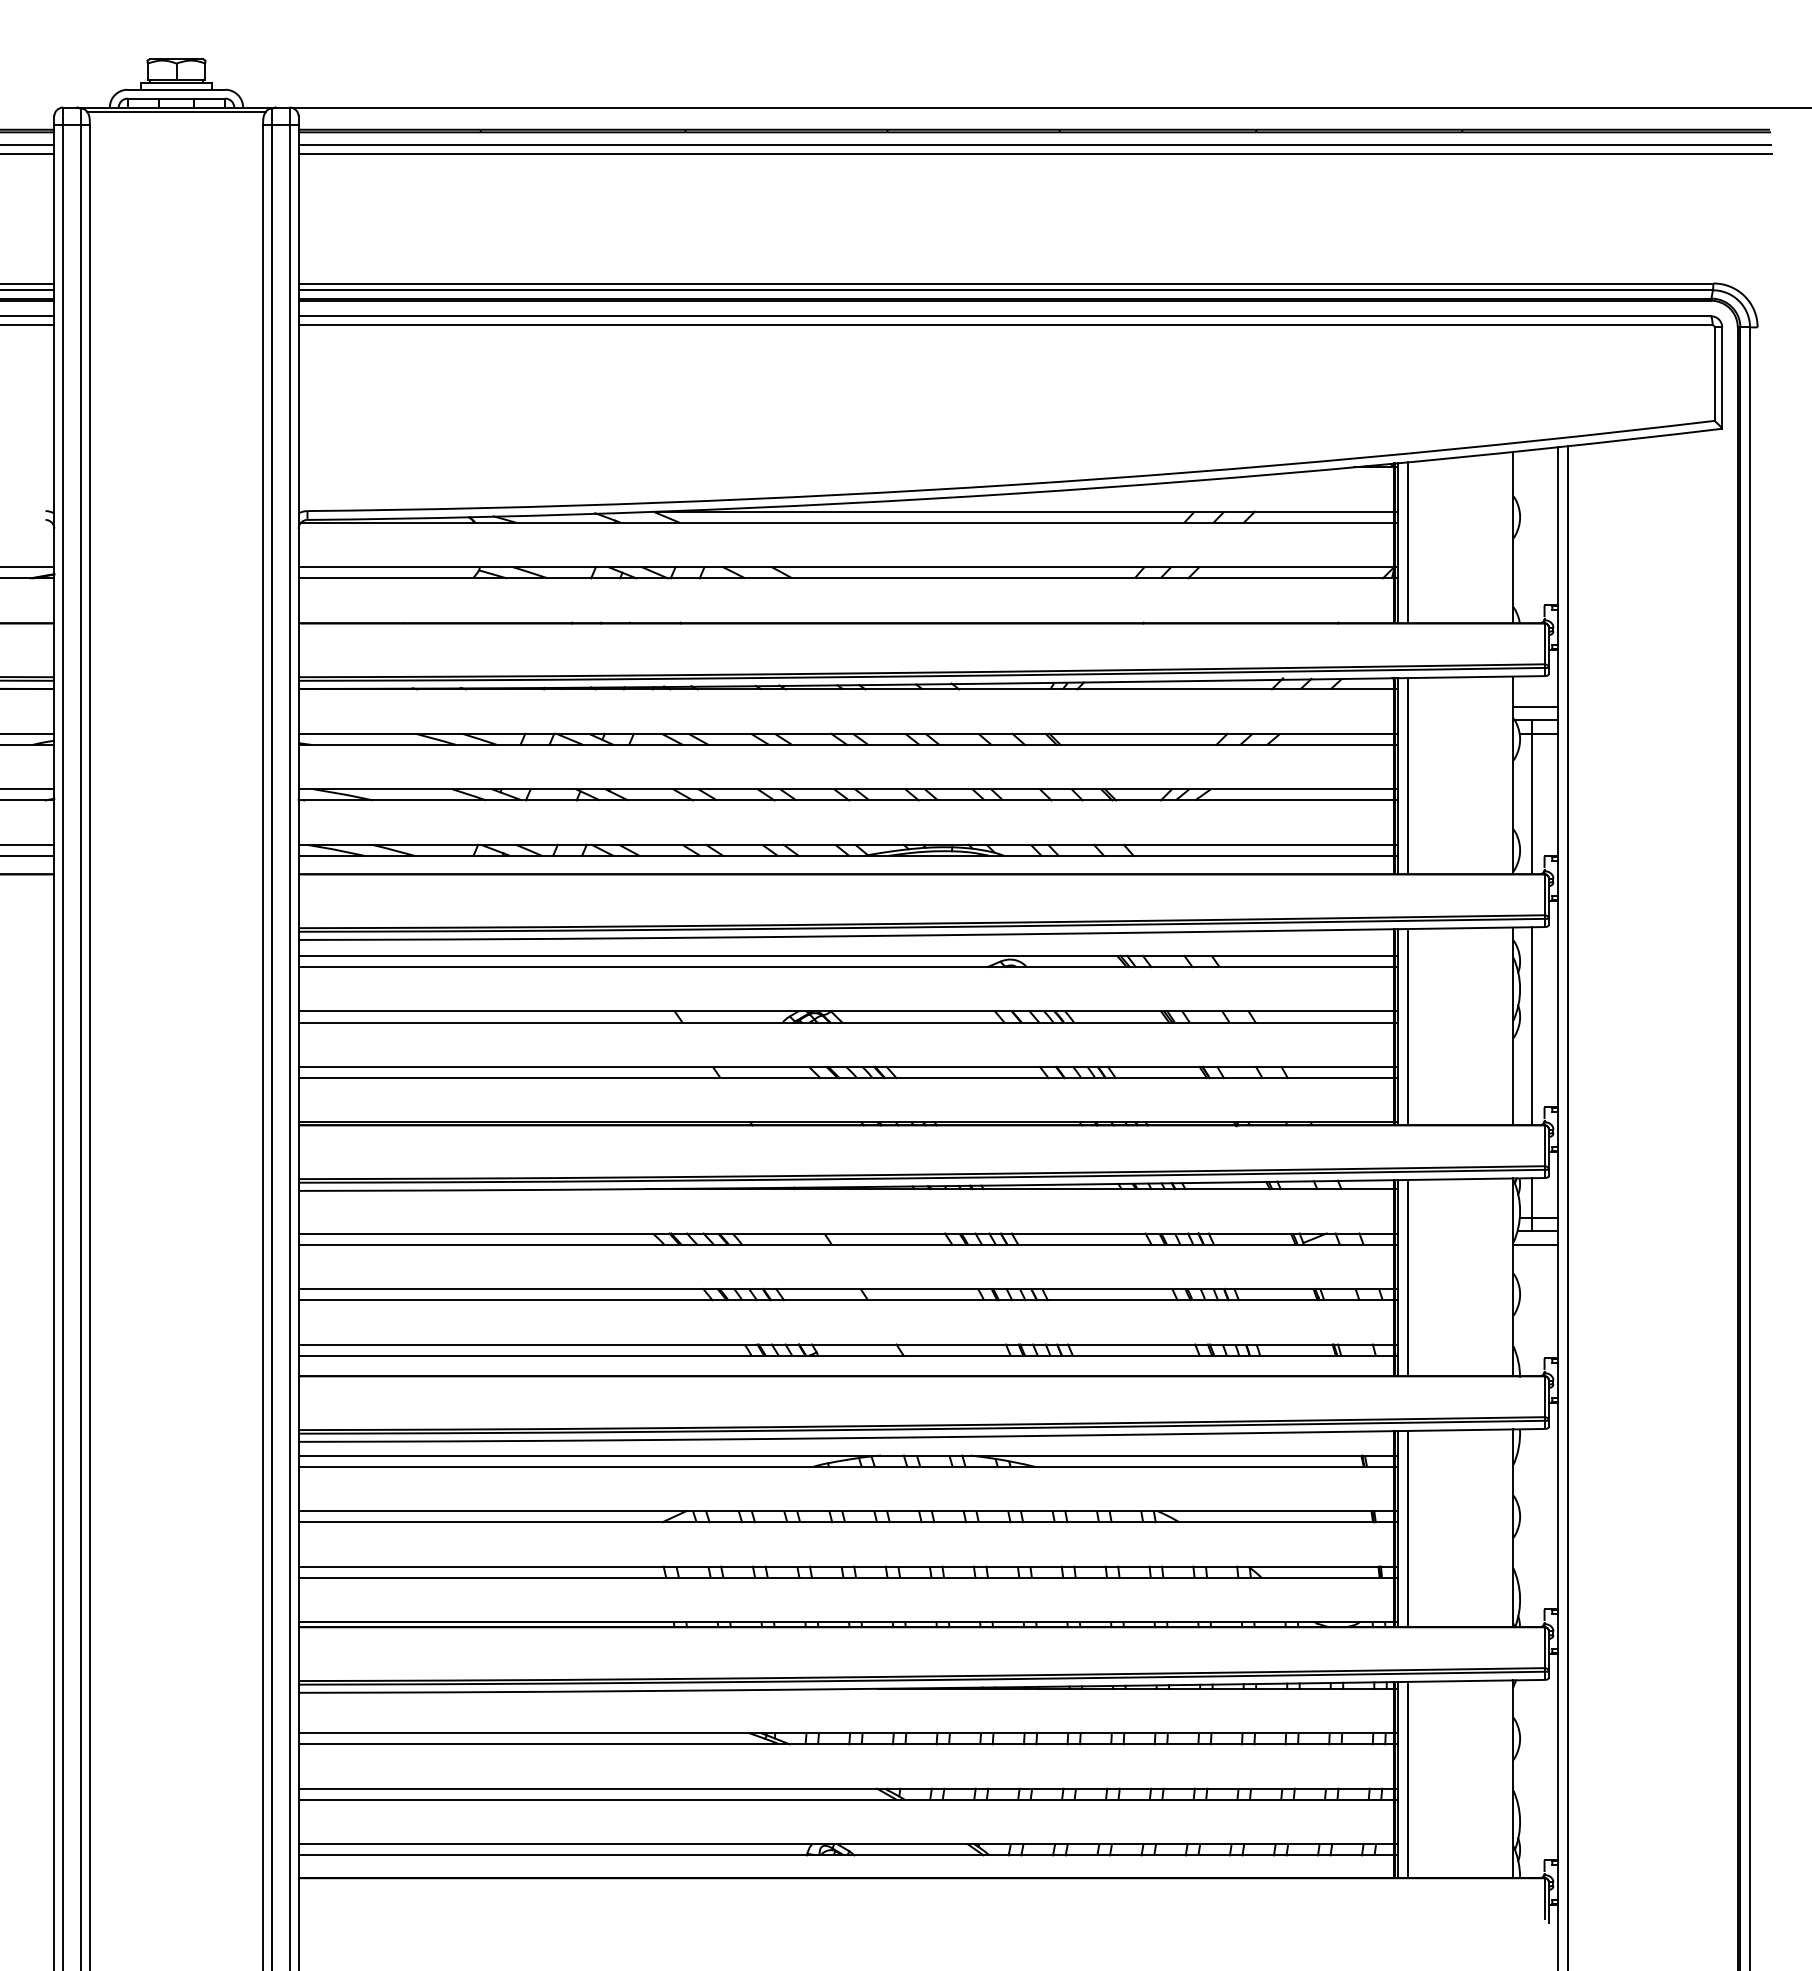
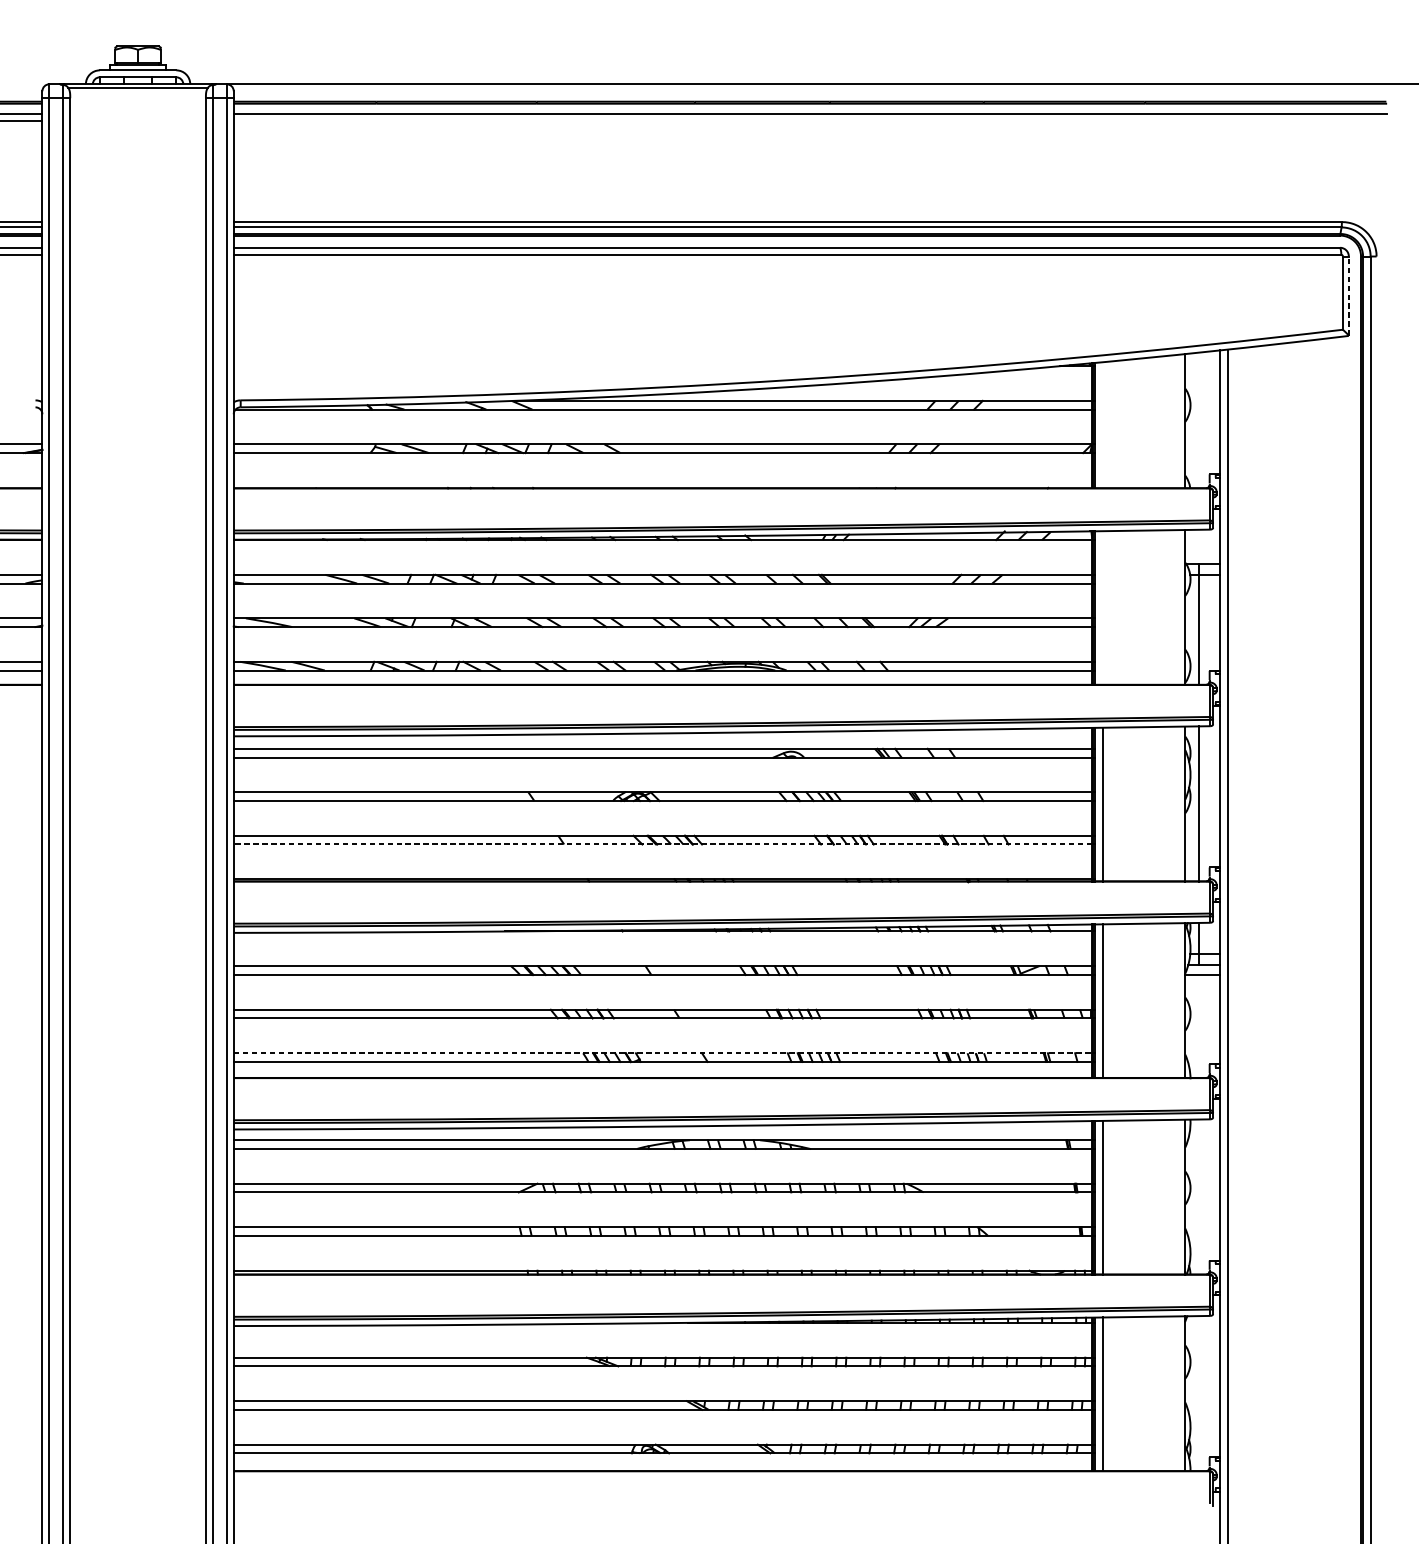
line: (1035, 154) -> (810, 121), removed
line: (1722, 378) -> (1349, 296), solid -> dashed
line: (1407, 542) -> (1102, 424), removed
line: (1535, 707) -> (1202, 554), removed
line: (1407, 776) -> (1102, 608), removed
line: (846, 1078) -> (662, 844), solid -> dashed
line: (846, 1344) -> (662, 1053), solid -> dashed

